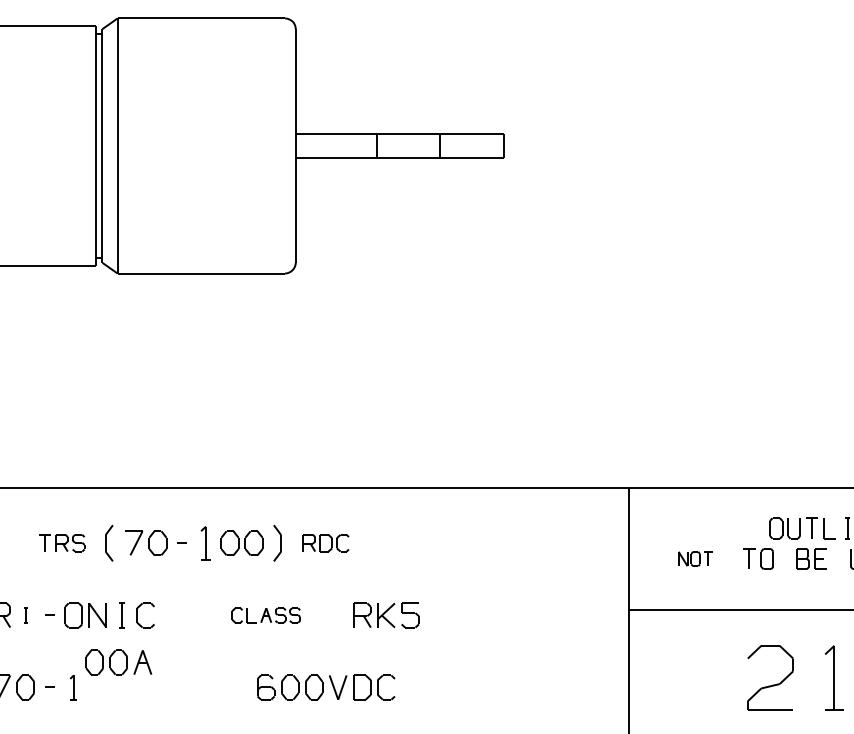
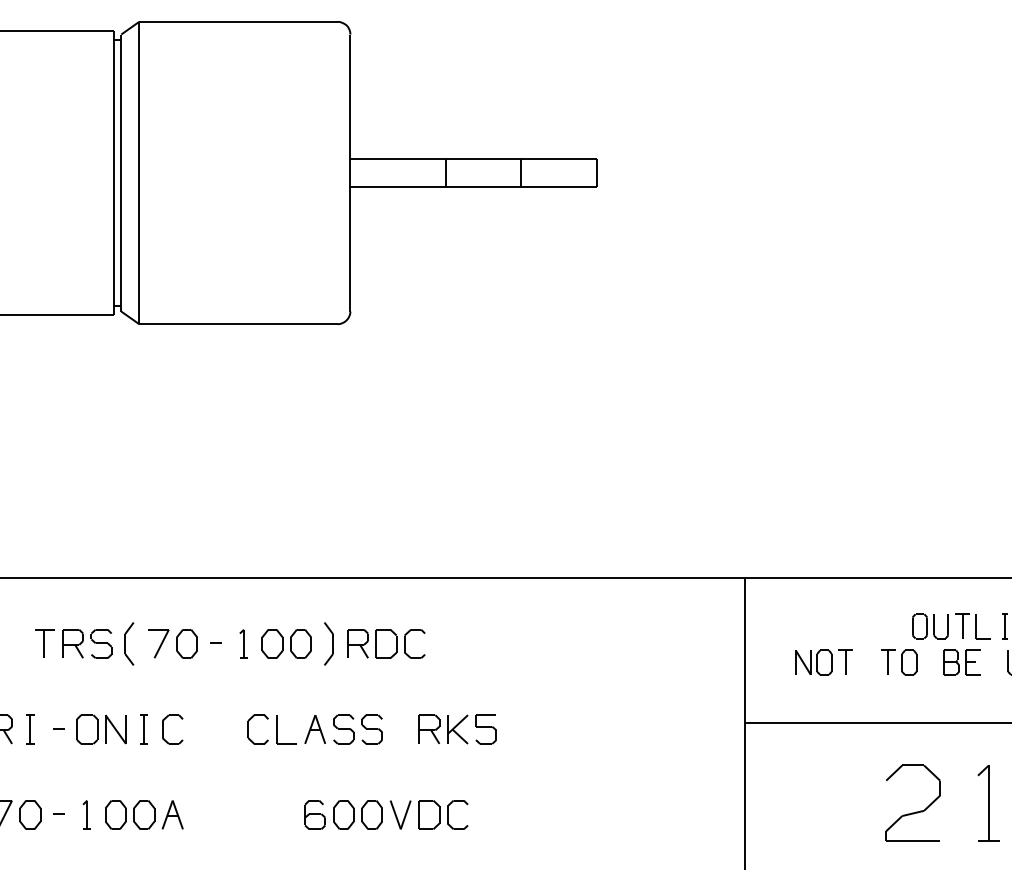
part: (61, 542) -> (72, 643), size x1.43
part: (205, 542) -> (243, 643), size x0.71
part: (325, 542) -> (385, 643), size x1.43
part: (695, 558) -> (824, 661), size x1.43
part: (25, 615) -> (30, 729), size x1.67
part: (266, 615) -> (315, 729), size x1.67
part: (118, 662) -> (143, 814), moved

